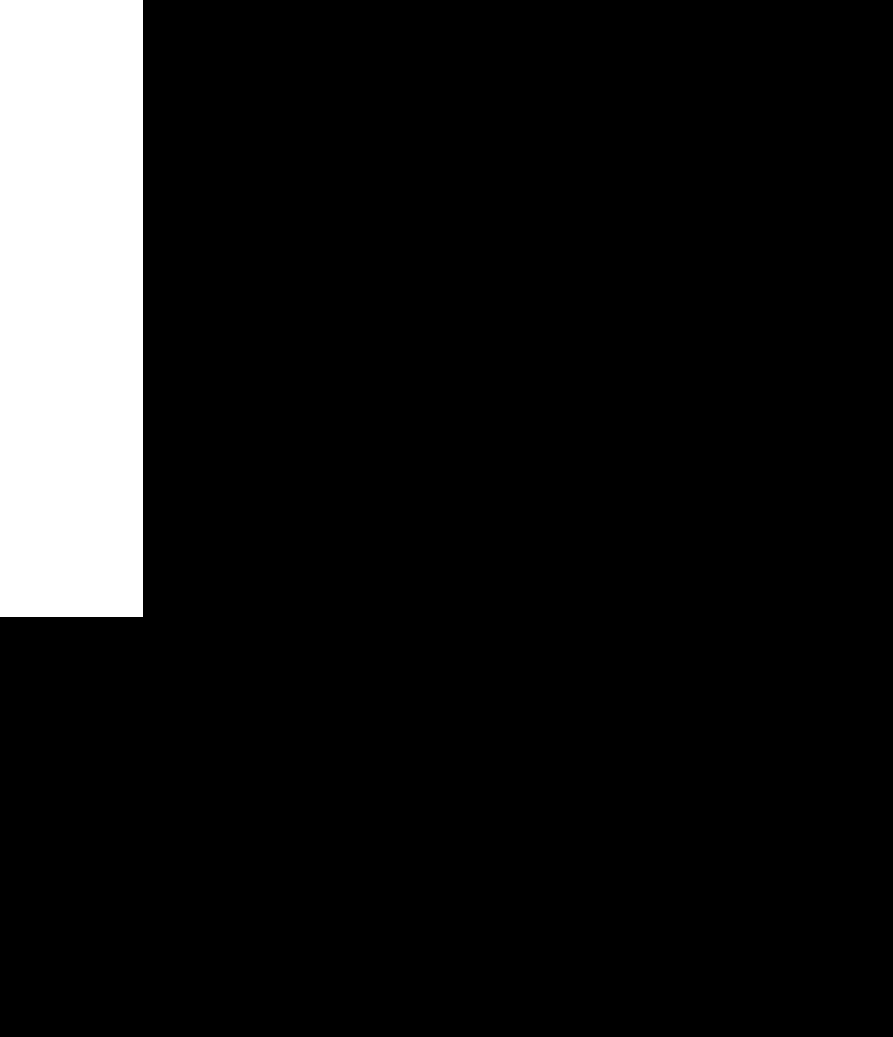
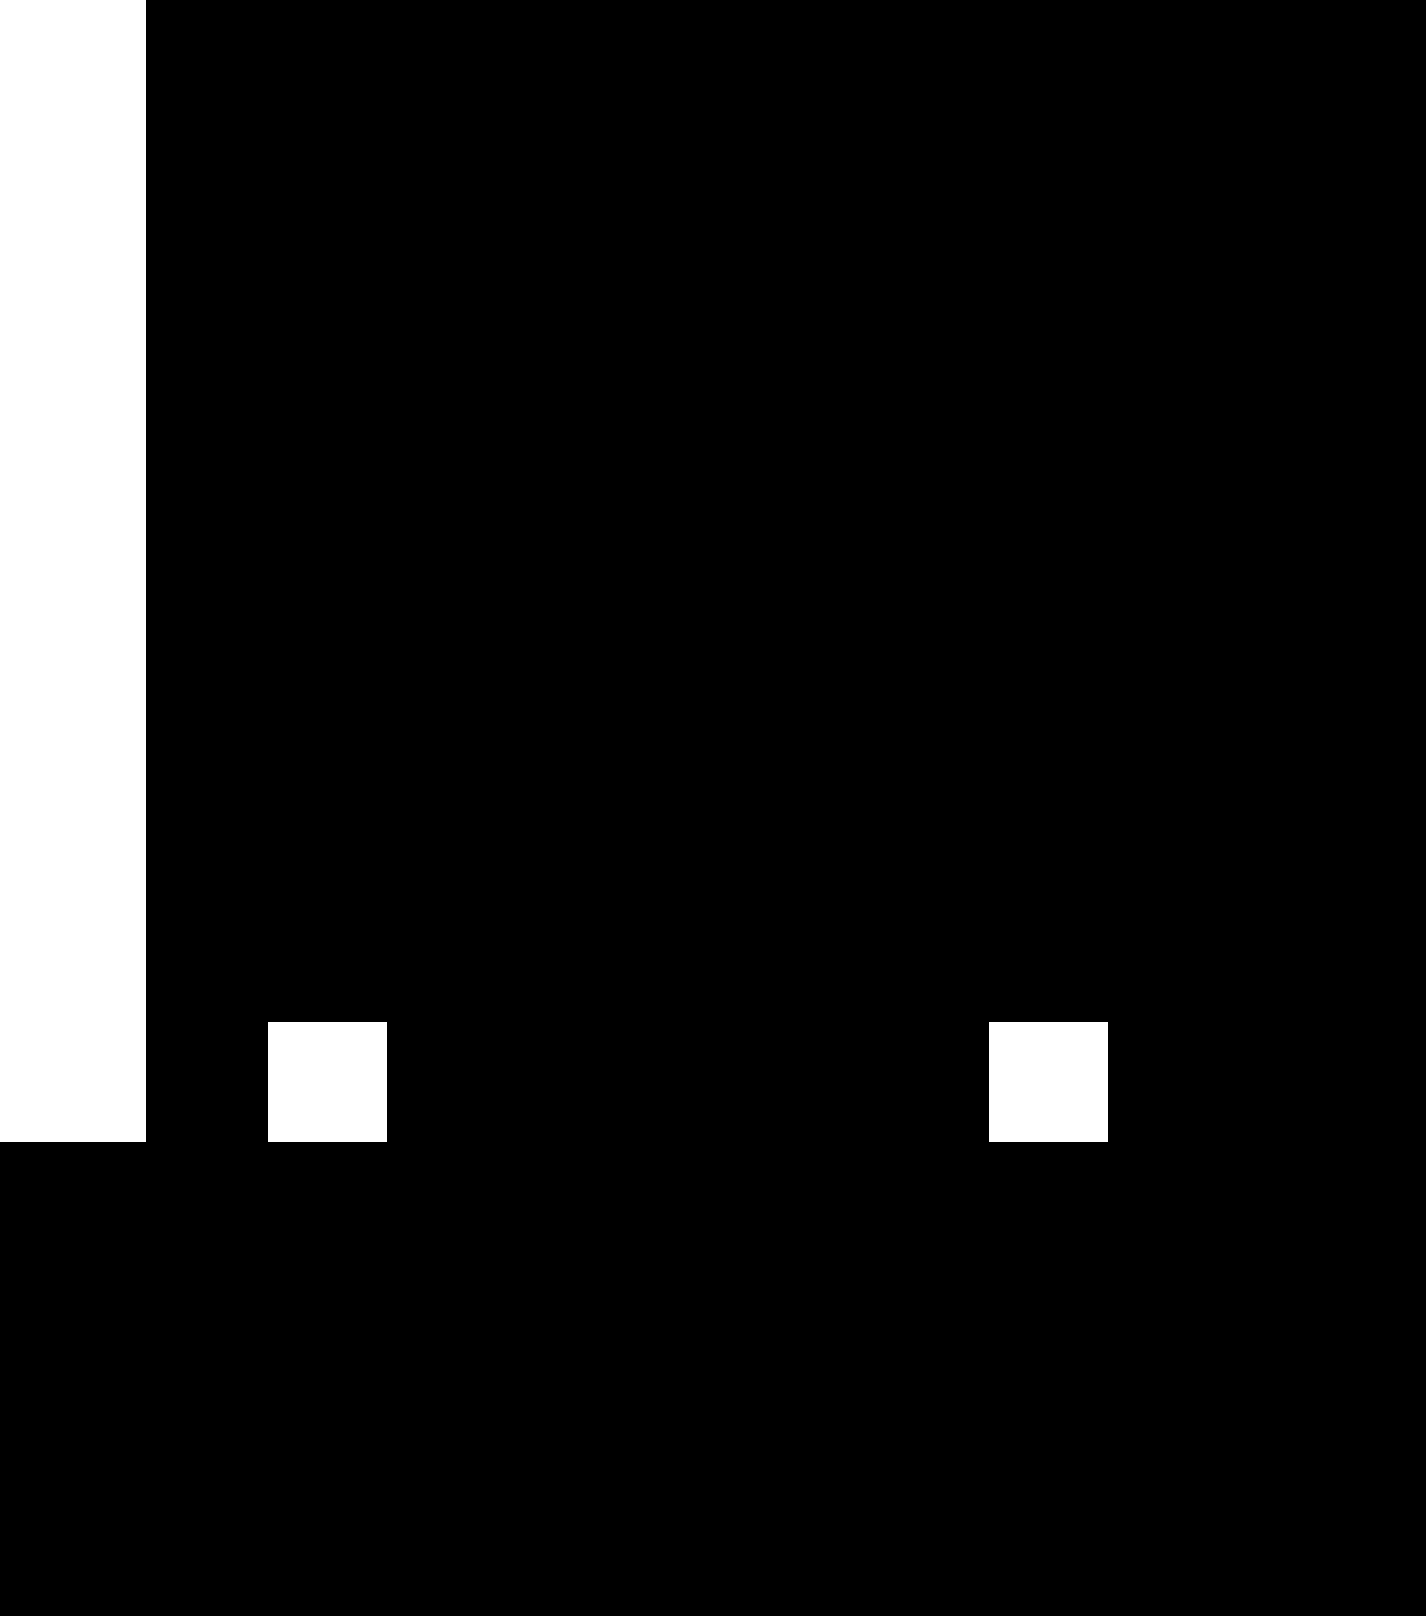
fill: (240, 584) -> (327, 1081), removed
fill: (630, 584) -> (1049, 1081), removed

